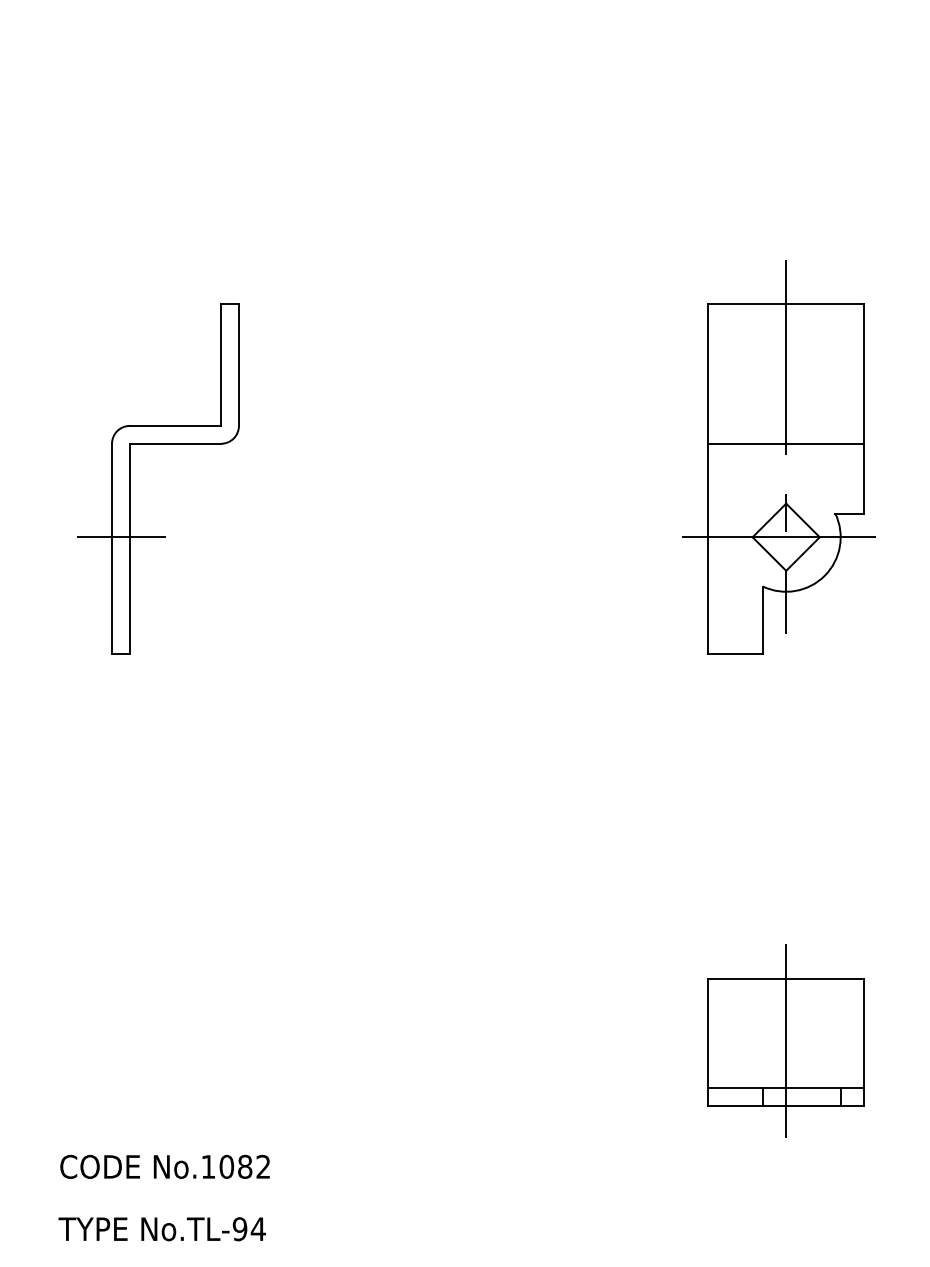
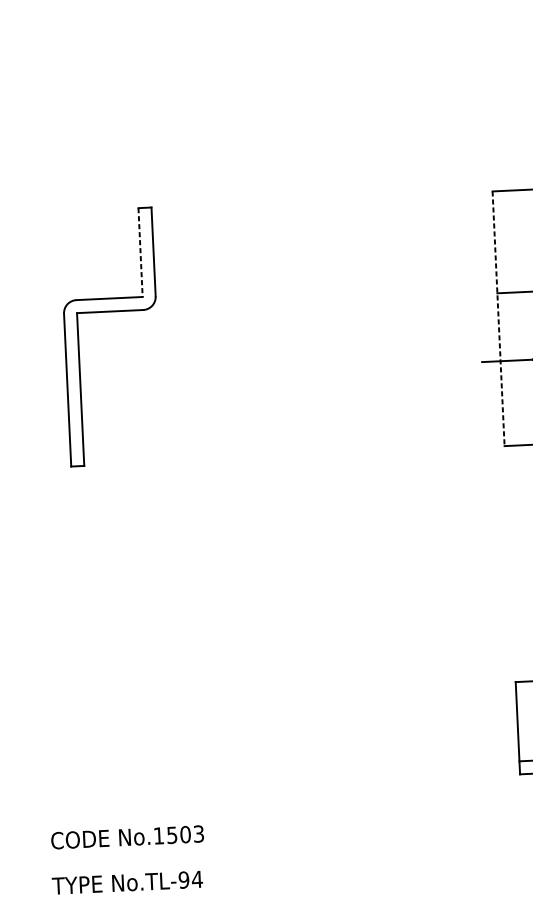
line: (221, 365) -> (140, 253), solid -> dashed
line: (708, 479) -> (498, 319), solid -> dashed
line: (121, 537) -> (74, 381), removed
text: (244, 1166) -> (185, 834), No.1082 -> No.1503

